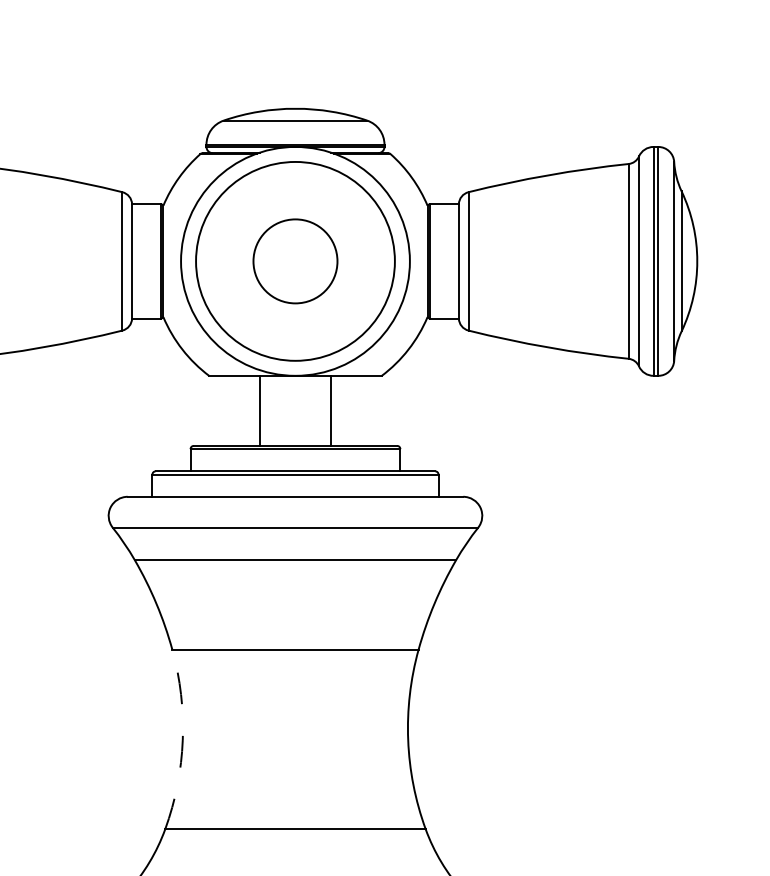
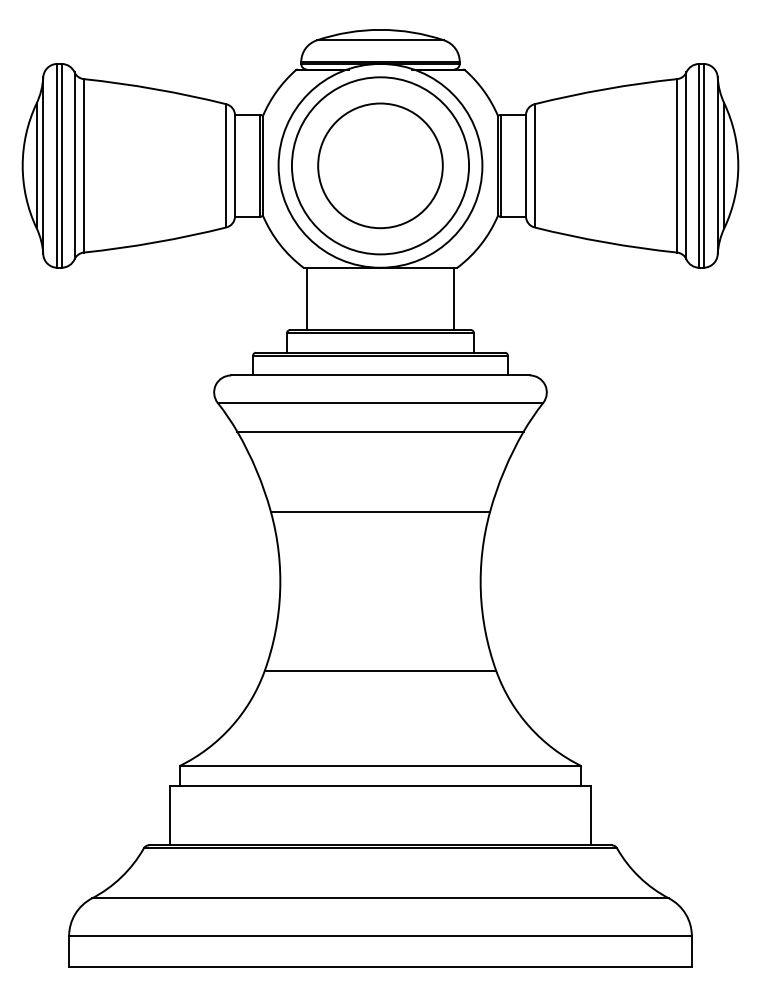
circle: (295, 261) -> (380, 165), size x1.67
line: (260, 410) -> (307, 298), moved
line: (330, 410) -> (453, 298), moved
arc: (183, 740) -> (280, 592), dashed -> solid

